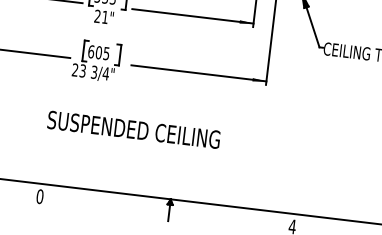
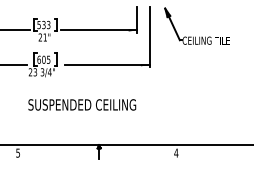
text: (134, 129) -> (82, 104), moved
text: (40, 195) -> (18, 152), 0 -> 5

